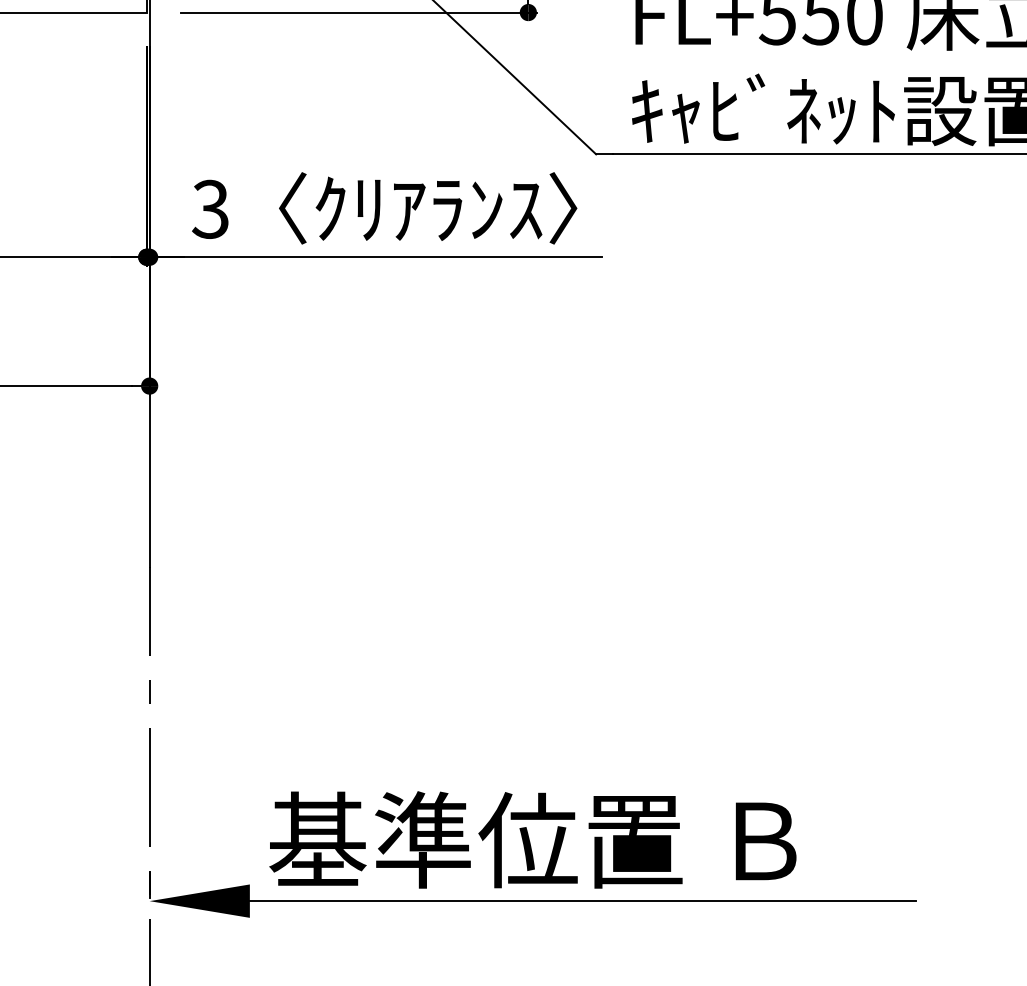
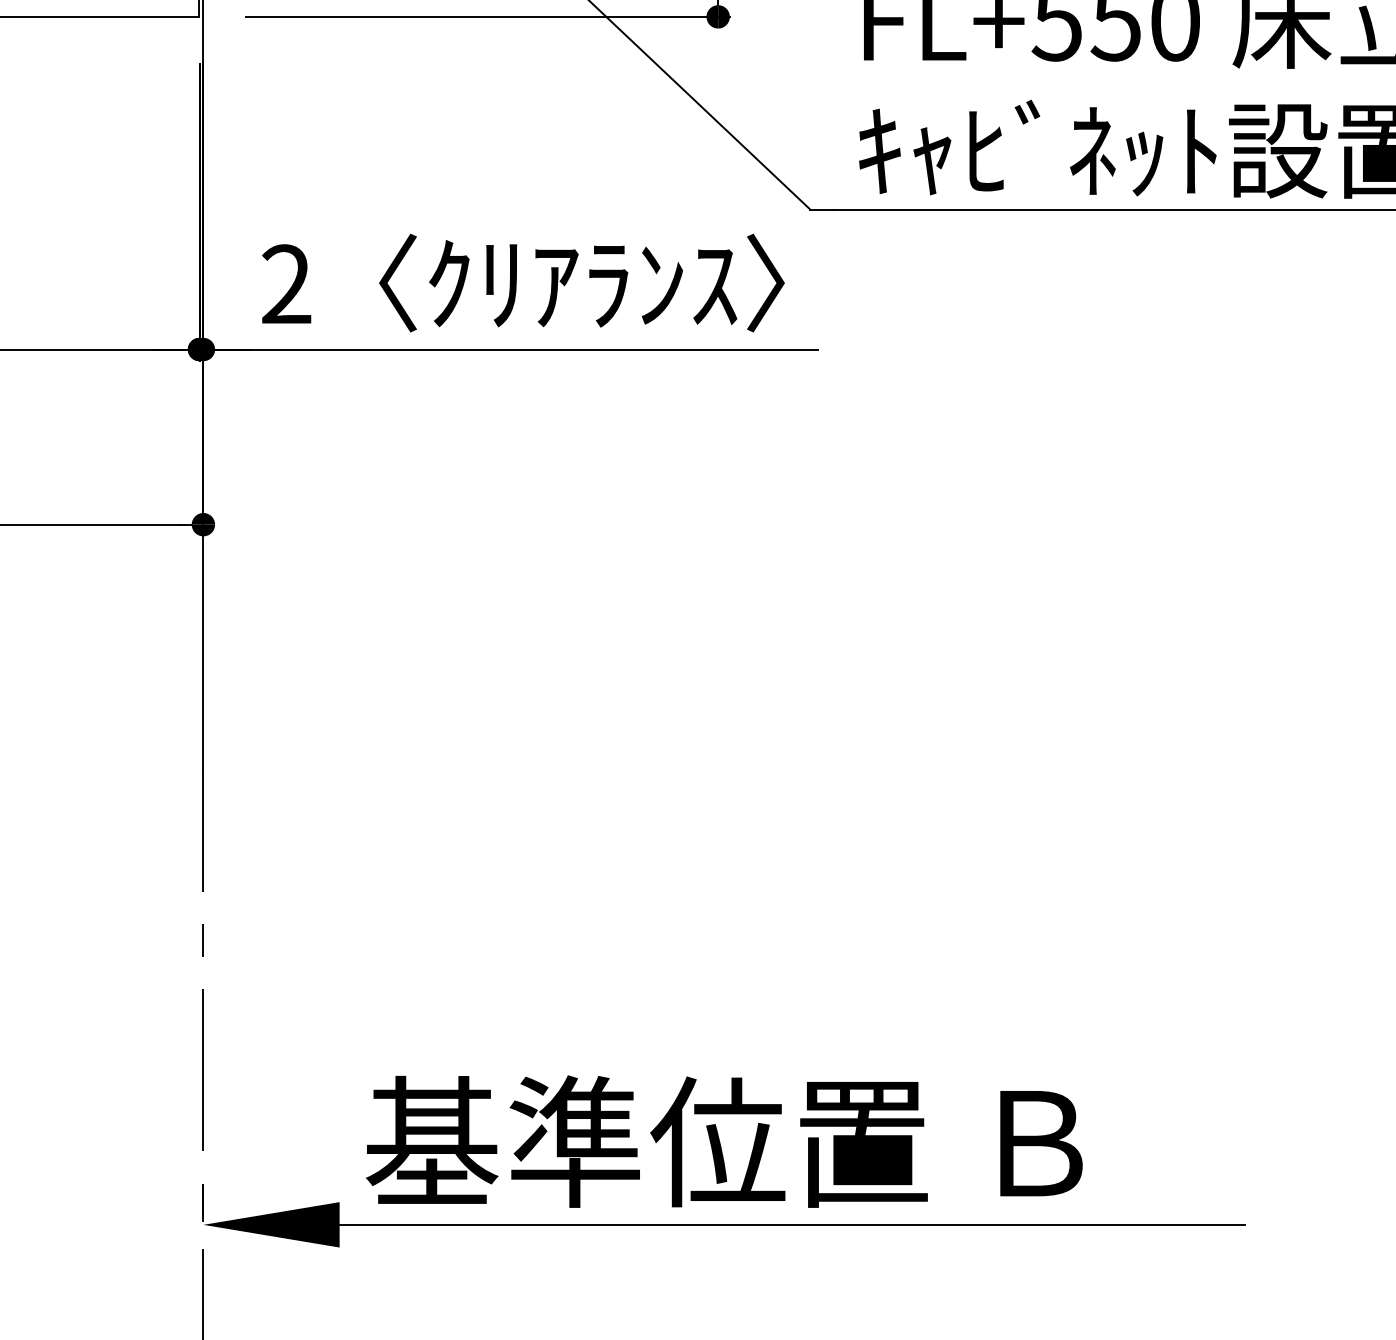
text: (210, 209) -> (286, 284), 3 -> 2

